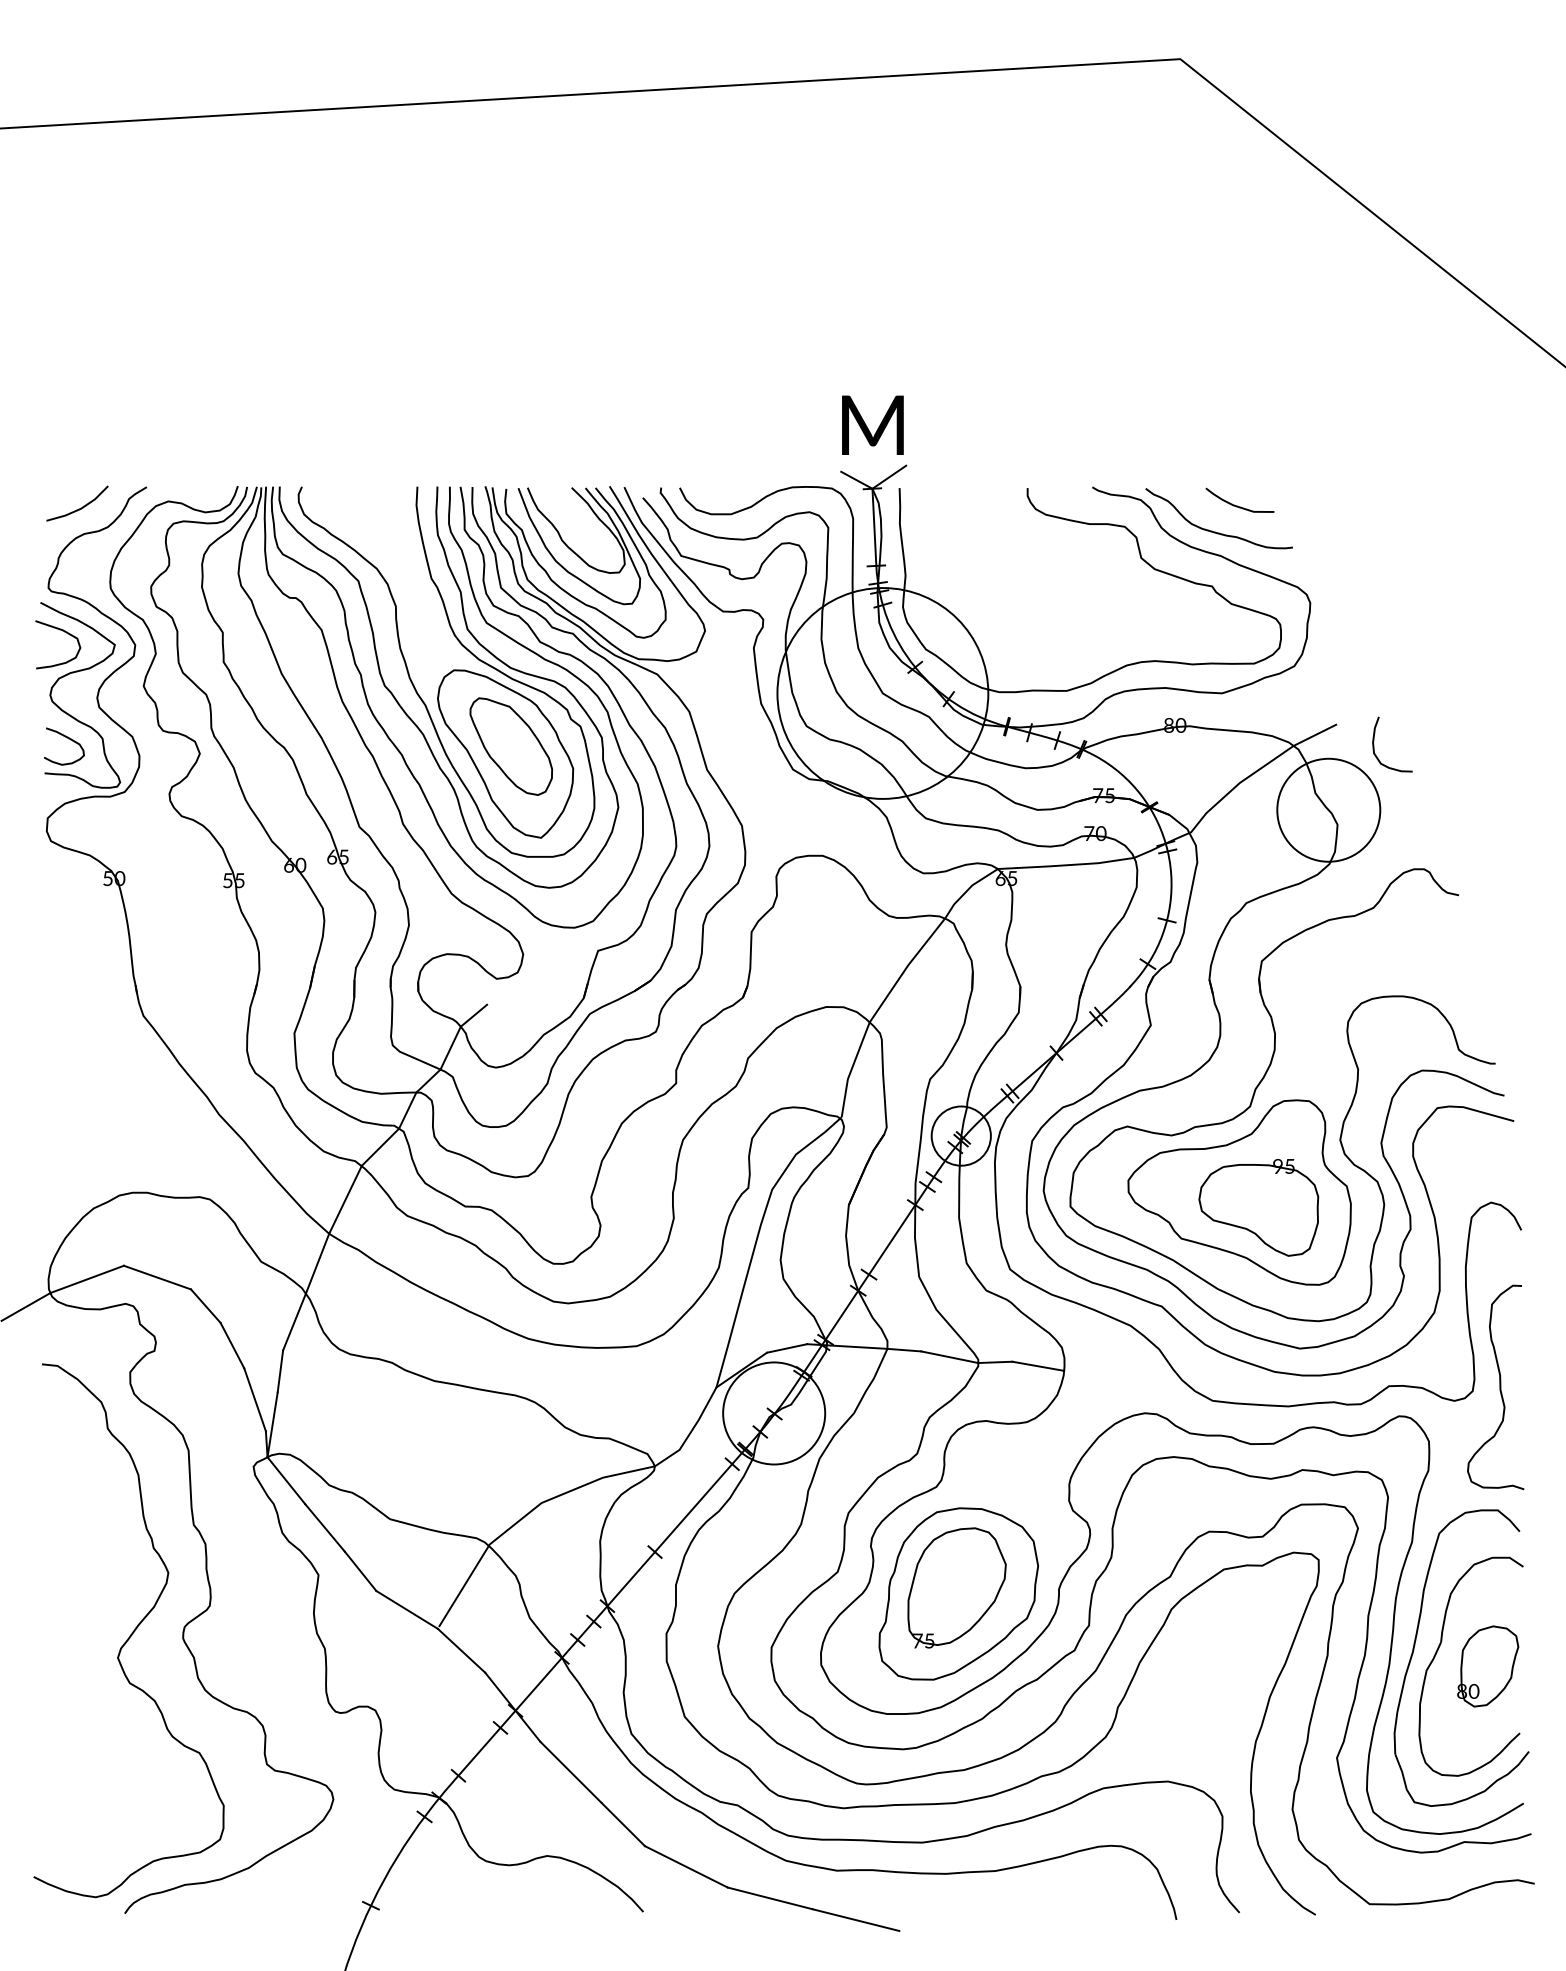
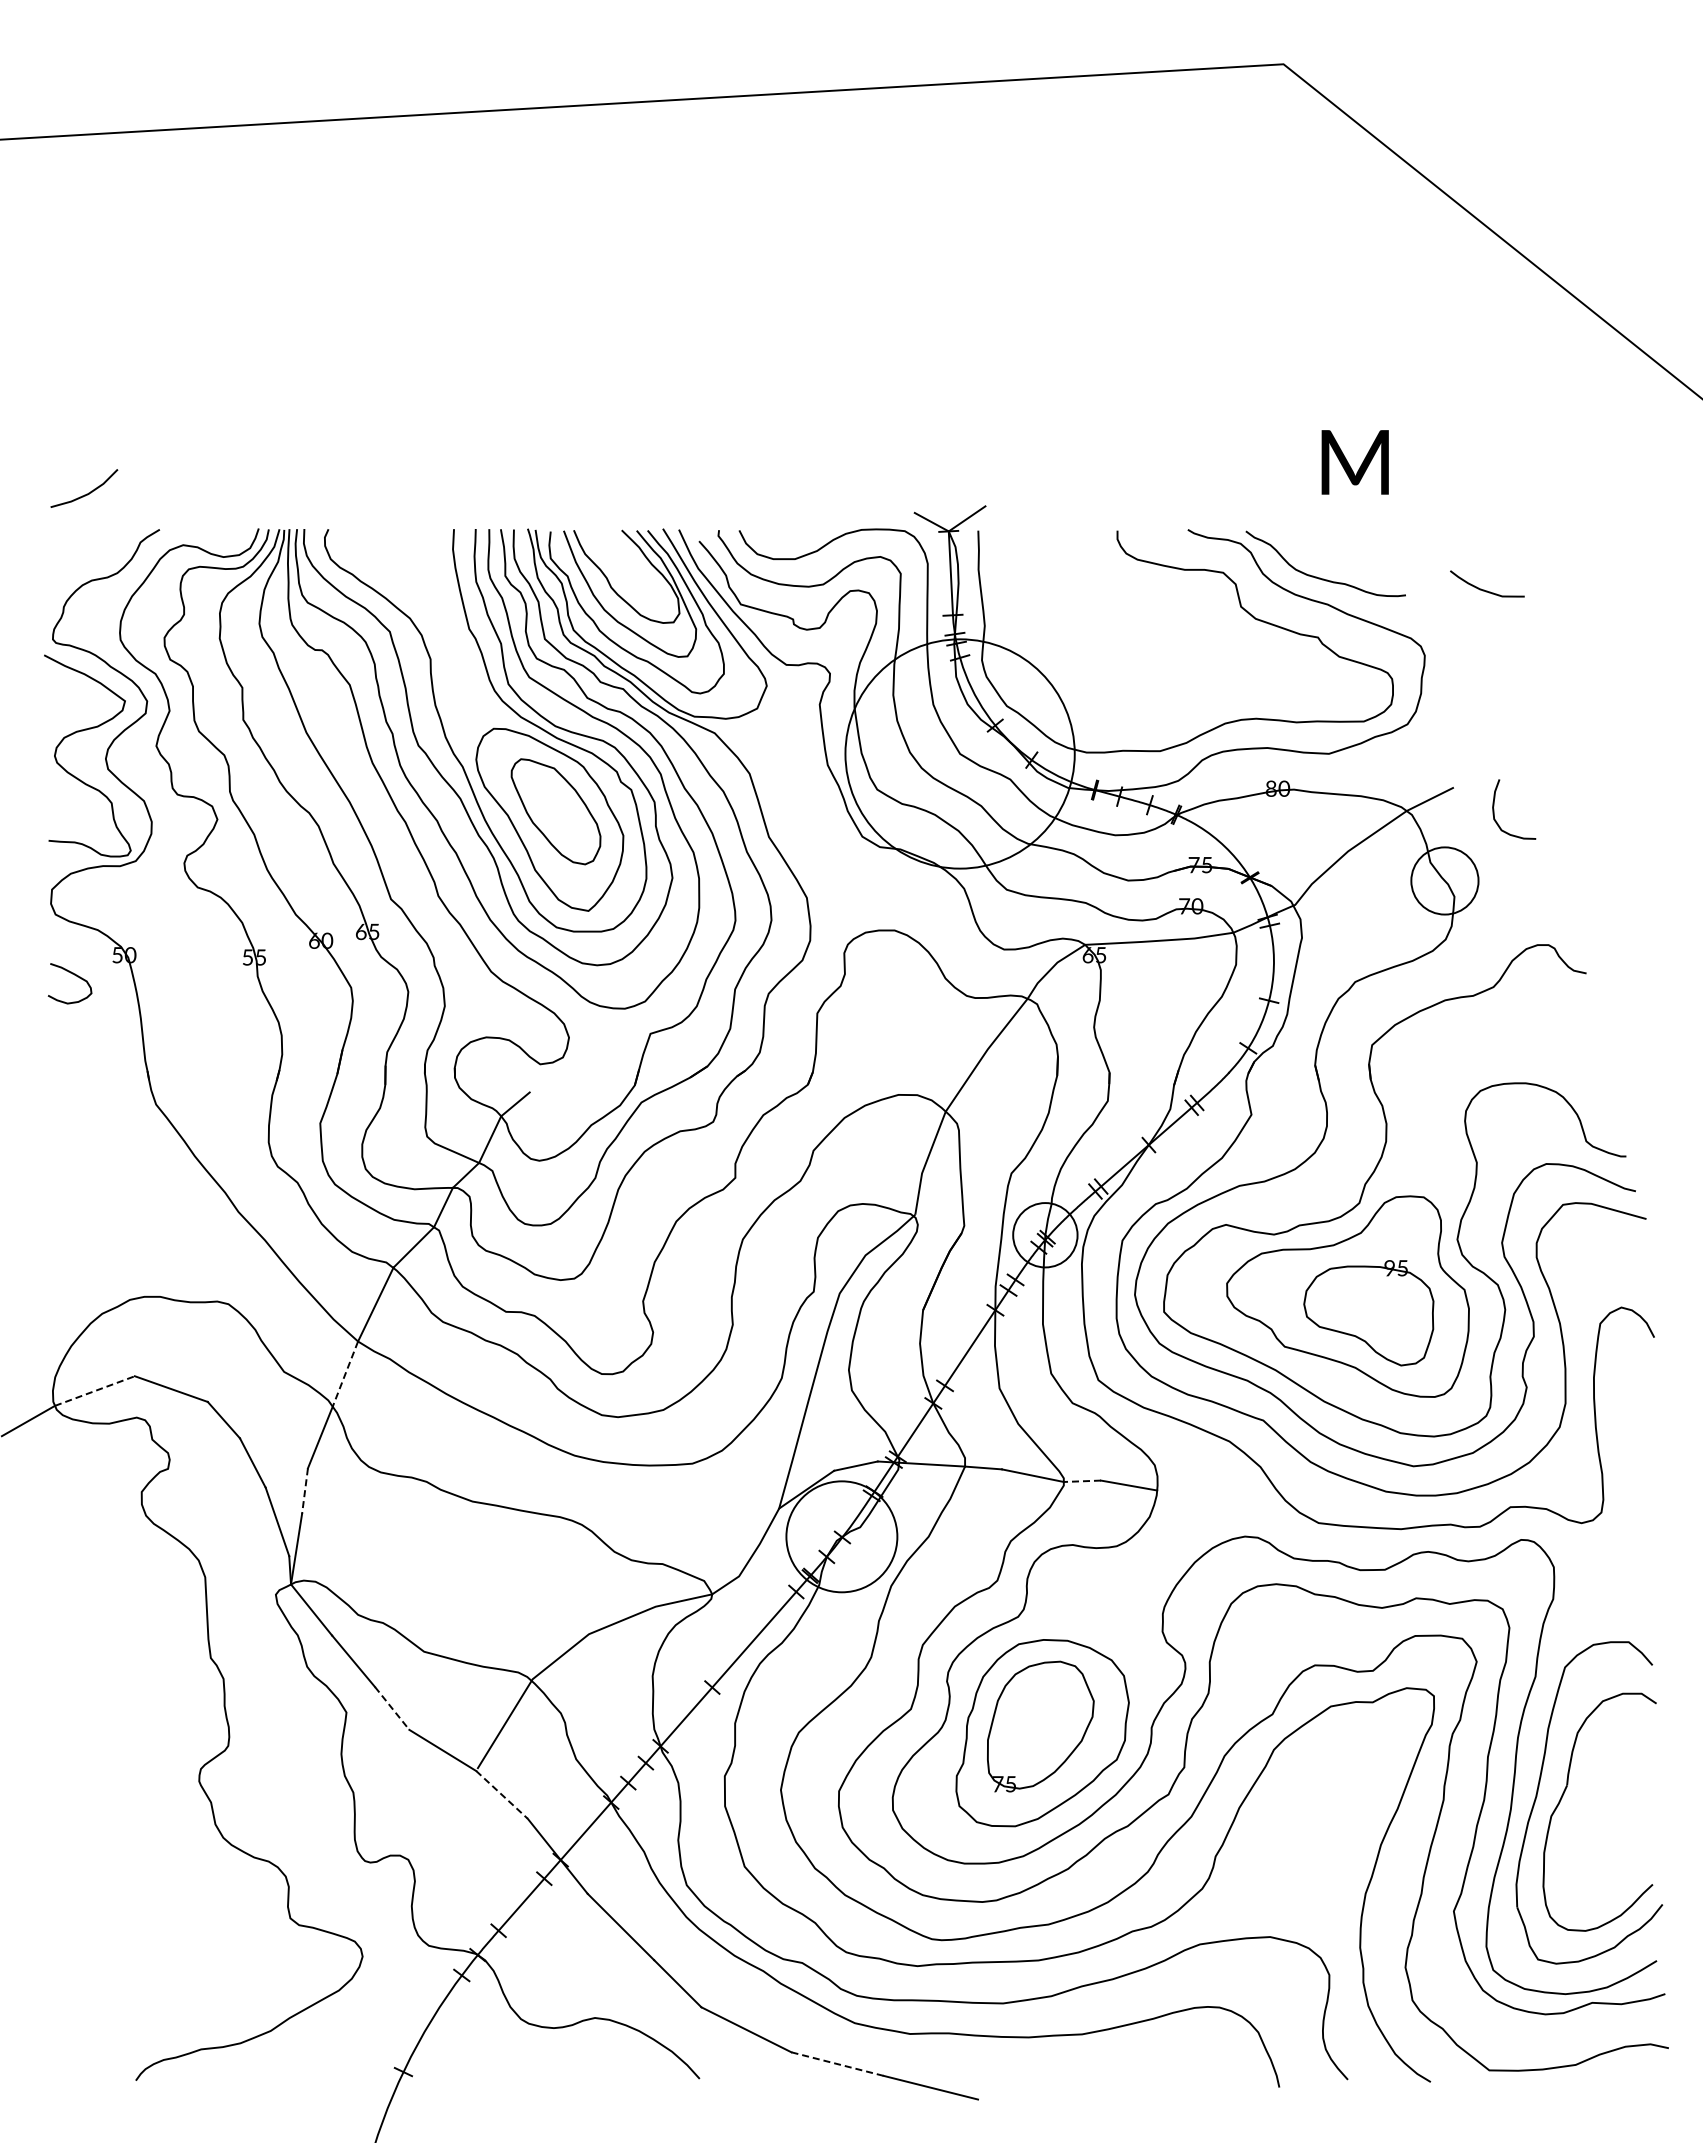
text: (872, 425) -> (1354, 462), moved
curve: (1237, 505) -> (1484, 589), moved
curve: (79, 508) -> (86, 493), moved
curve: (65, 633) -> (71, 688), removed
curve: (68, 739) -> (74, 975), moved
circle: (1328, 809) -> (1444, 880), size x0.6
line: (317, 1264) -> (345, 1374), solid -> dashed
line: (86, 1279) -> (94, 1391), solid -> dashed
line: (995, 1362) -> (1082, 1481), solid -> dashed
line: (280, 1371) -> (305, 1491), solid -> dashed
curve: (1499, 1387) -> (1630, 1508), removed
line: (360, 1571) -> (392, 1708), solid -> dashed
curve: (132, 1631) -> (144, 1773), removed
line: (462, 1651) -> (502, 1795), solid -> dashed
part: (1487, 1666) -> (1617, 1811), removed
line: (770, 1898) -> (837, 2064), solid -> dashed

